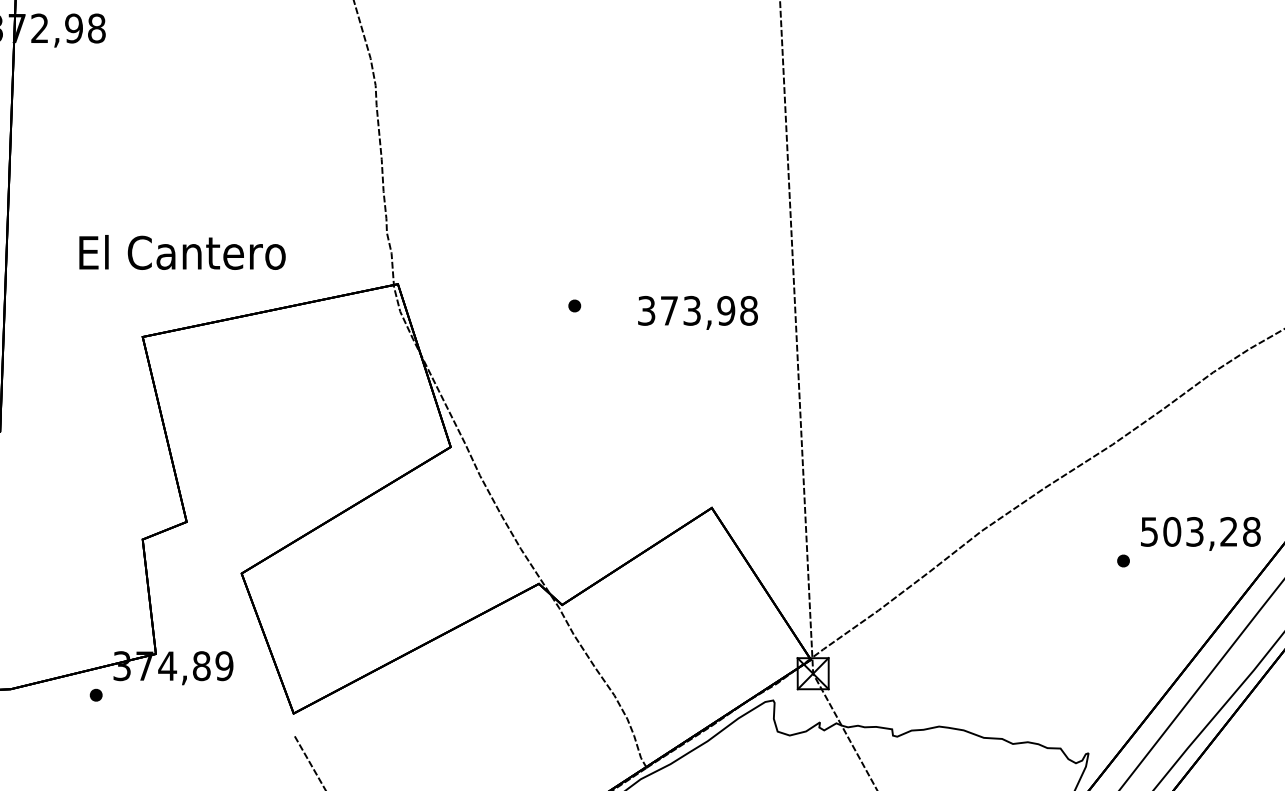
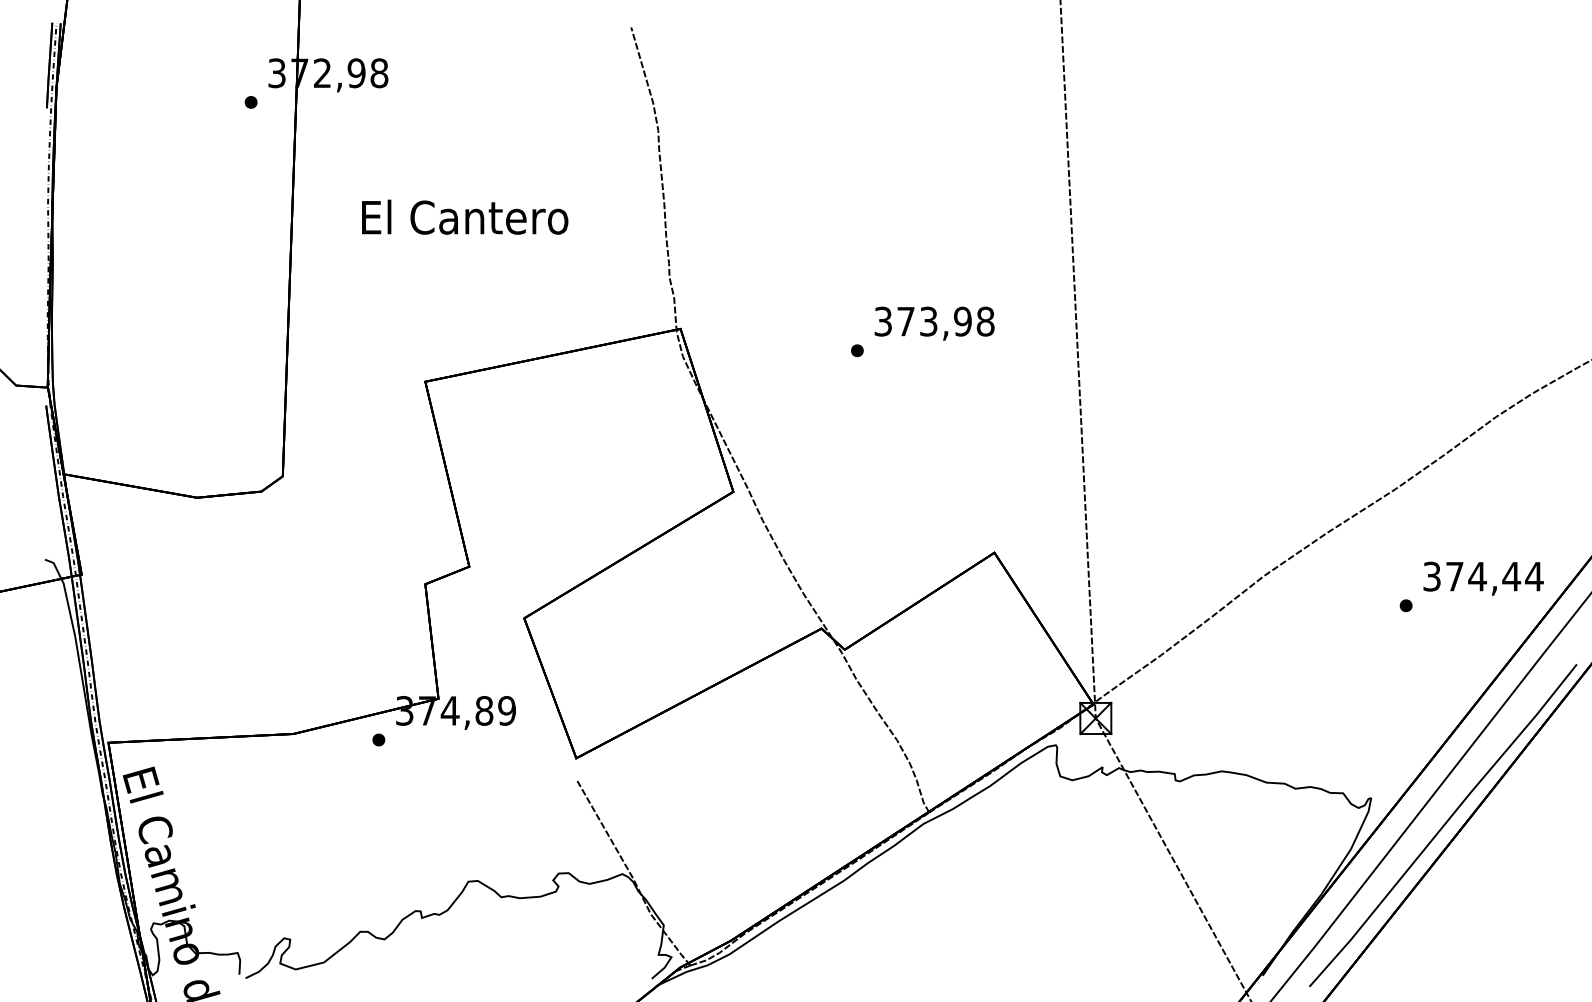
text: (182, 251) -> (465, 216), moved
text: (697, 312) -> (934, 323), moved
text: (1200, 531) -> (1483, 576), 503,28 -> 374,44

